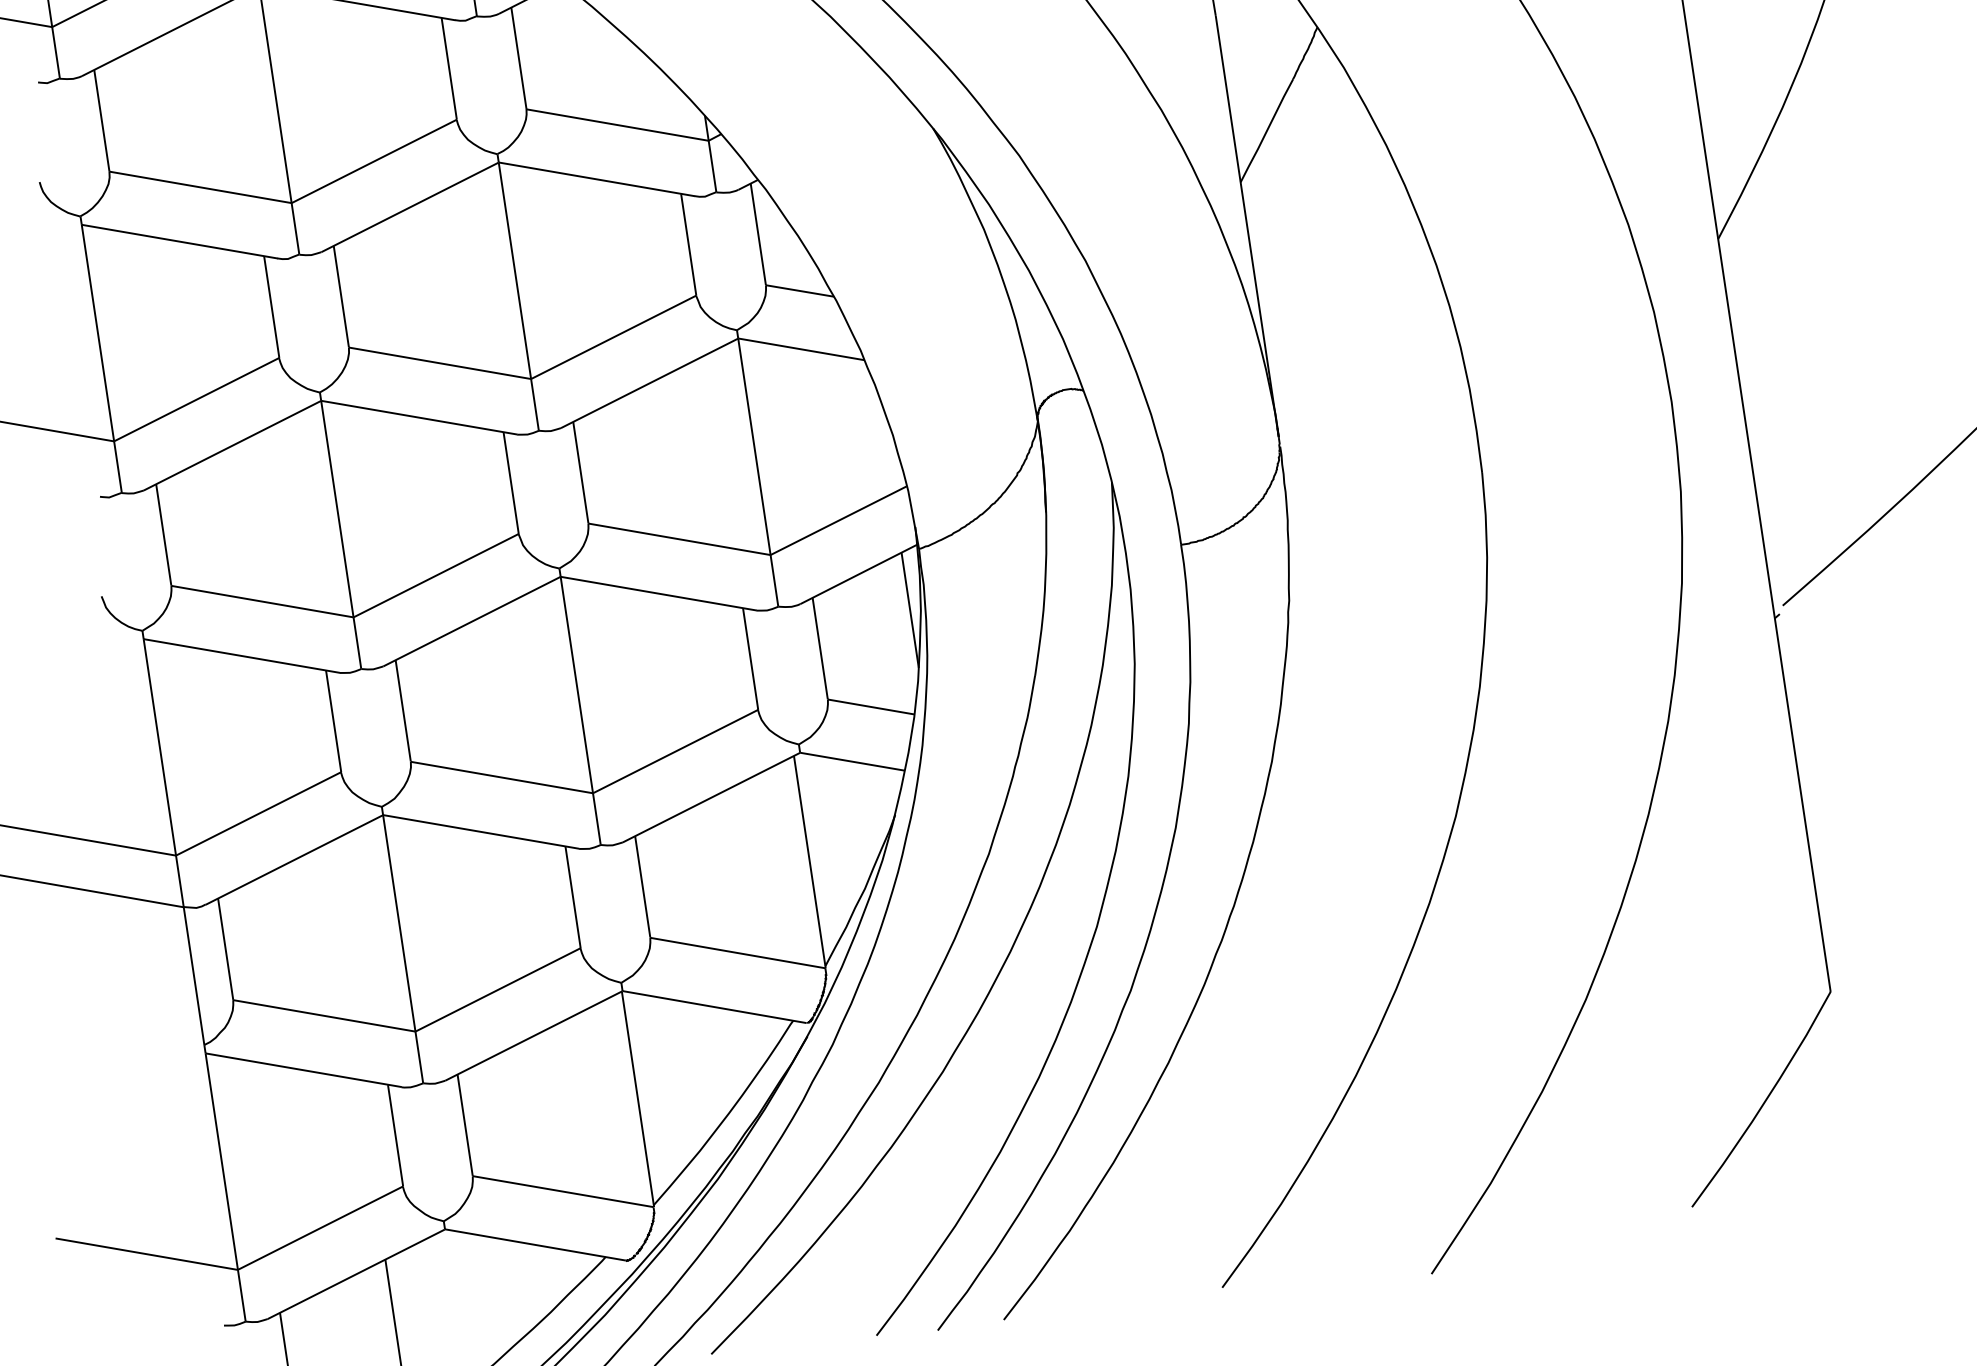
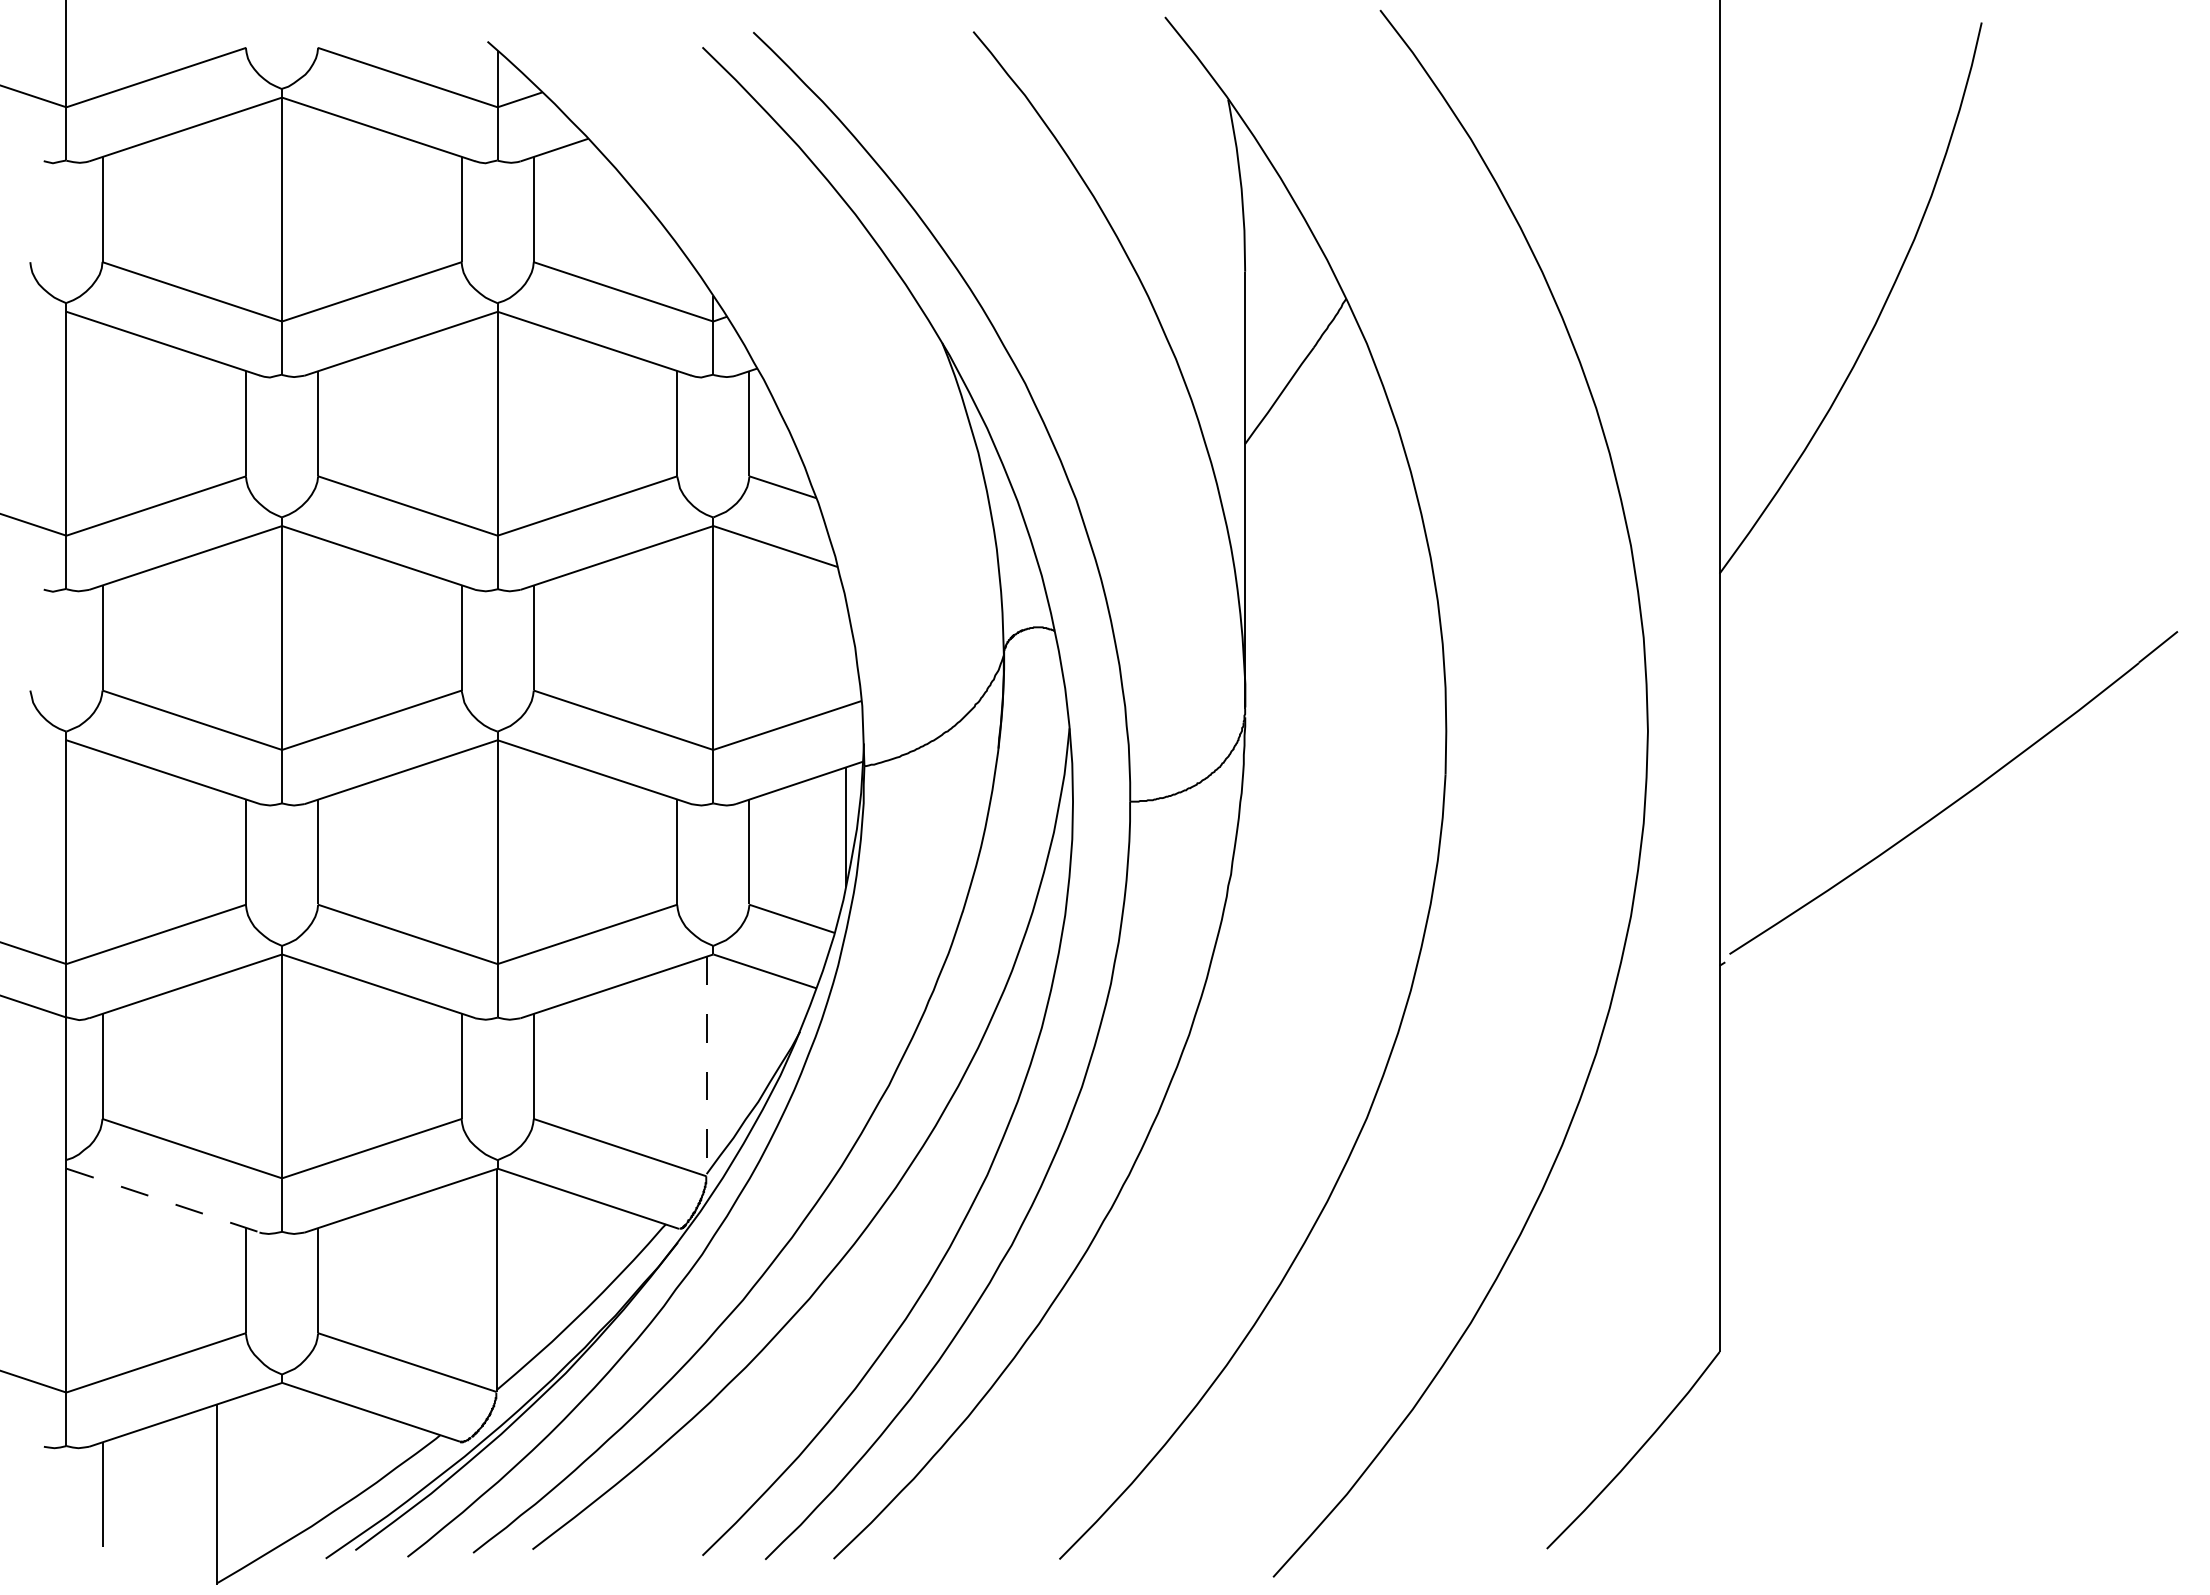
line: (809, 862) -> (706, 1066), solid -> dashed
line: (304, 1070) -> (163, 1200), solid -> dashed

